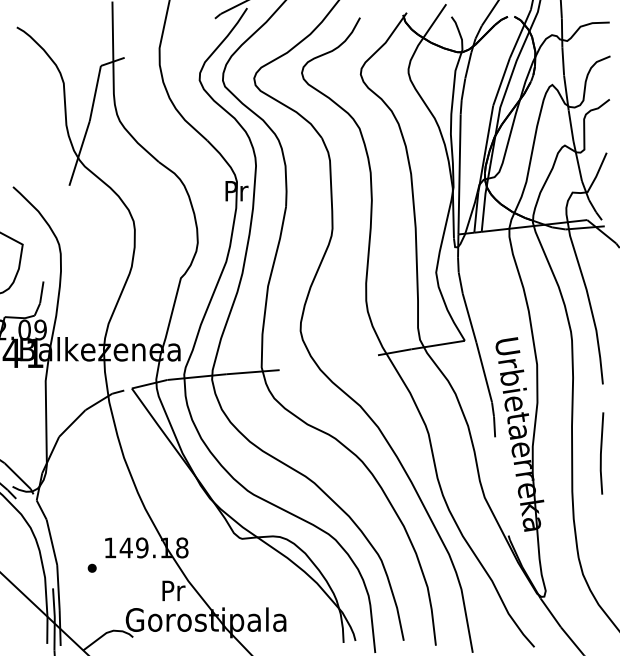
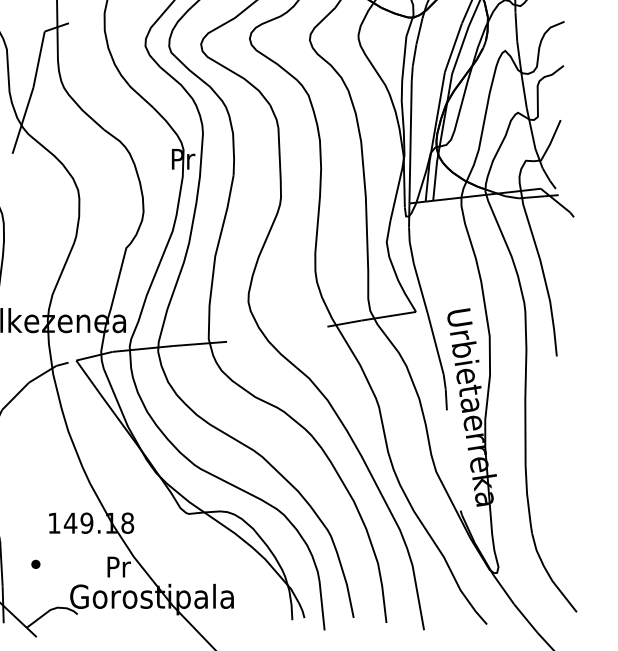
line: (601, 453) -> (555, 426), removed
part: (91, 567) -> (35, 563), moved

